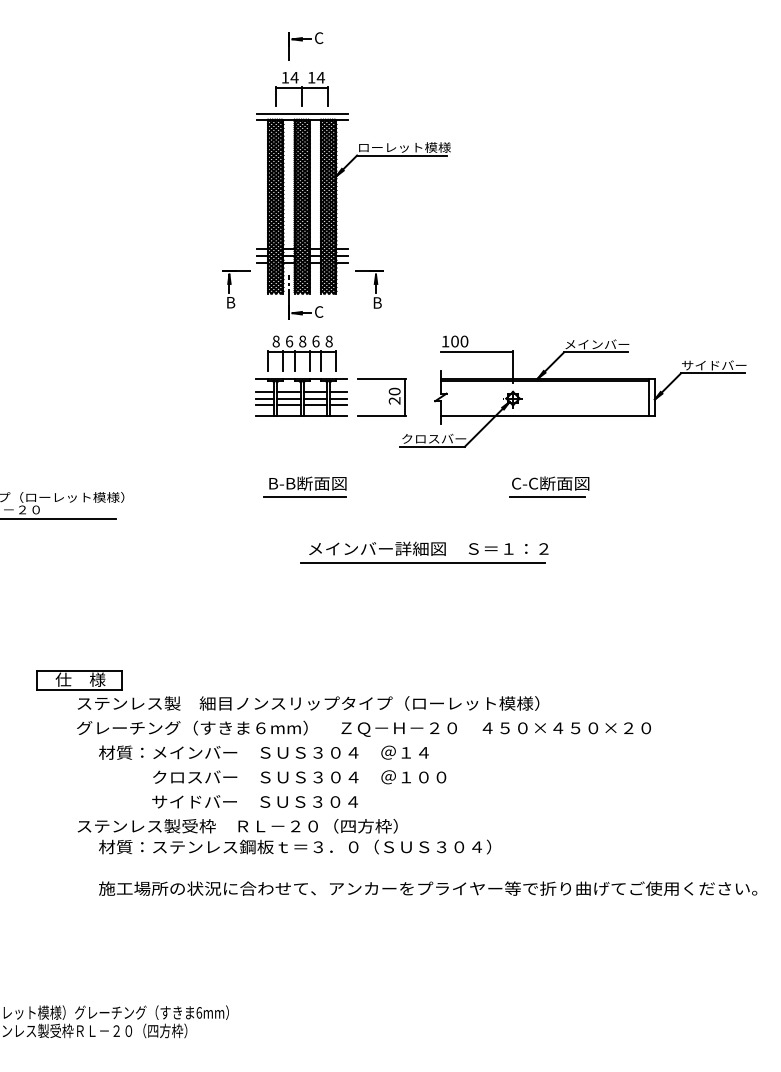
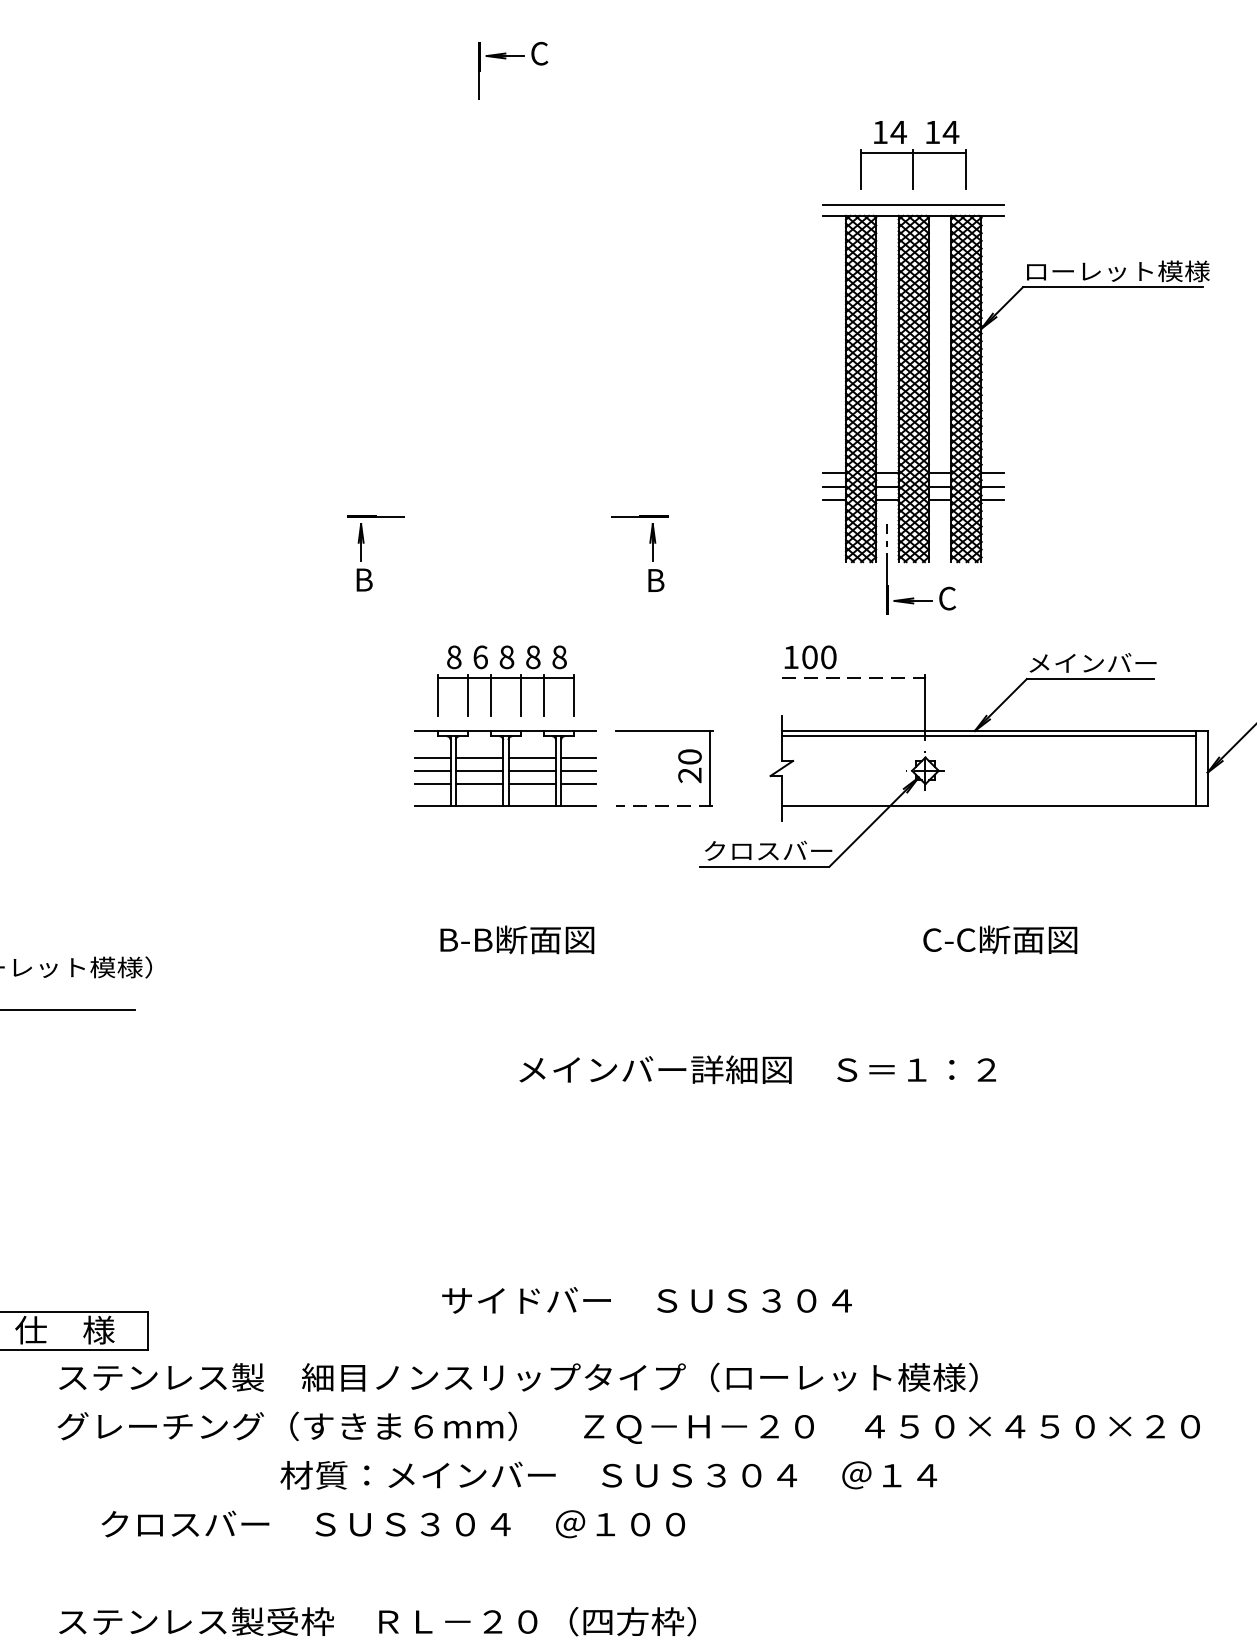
part: (337, 194) -> (984, 364), moved
text: (315, 341) -> (532, 657), 6 -> 8
line: (477, 351) -> (854, 677), solid -> dashed
line: (381, 416) -> (663, 806), solid -> dashed
line: (304, 497) -> (510, 967), removed
line: (547, 497) -> (993, 967), removed
line: (423, 562) -> (747, 1096), removed
text: (263, 752) -> (607, 1474), moved
text: (299, 777) -> (393, 1524), moved
text: (254, 801) -> (645, 1299), moved

